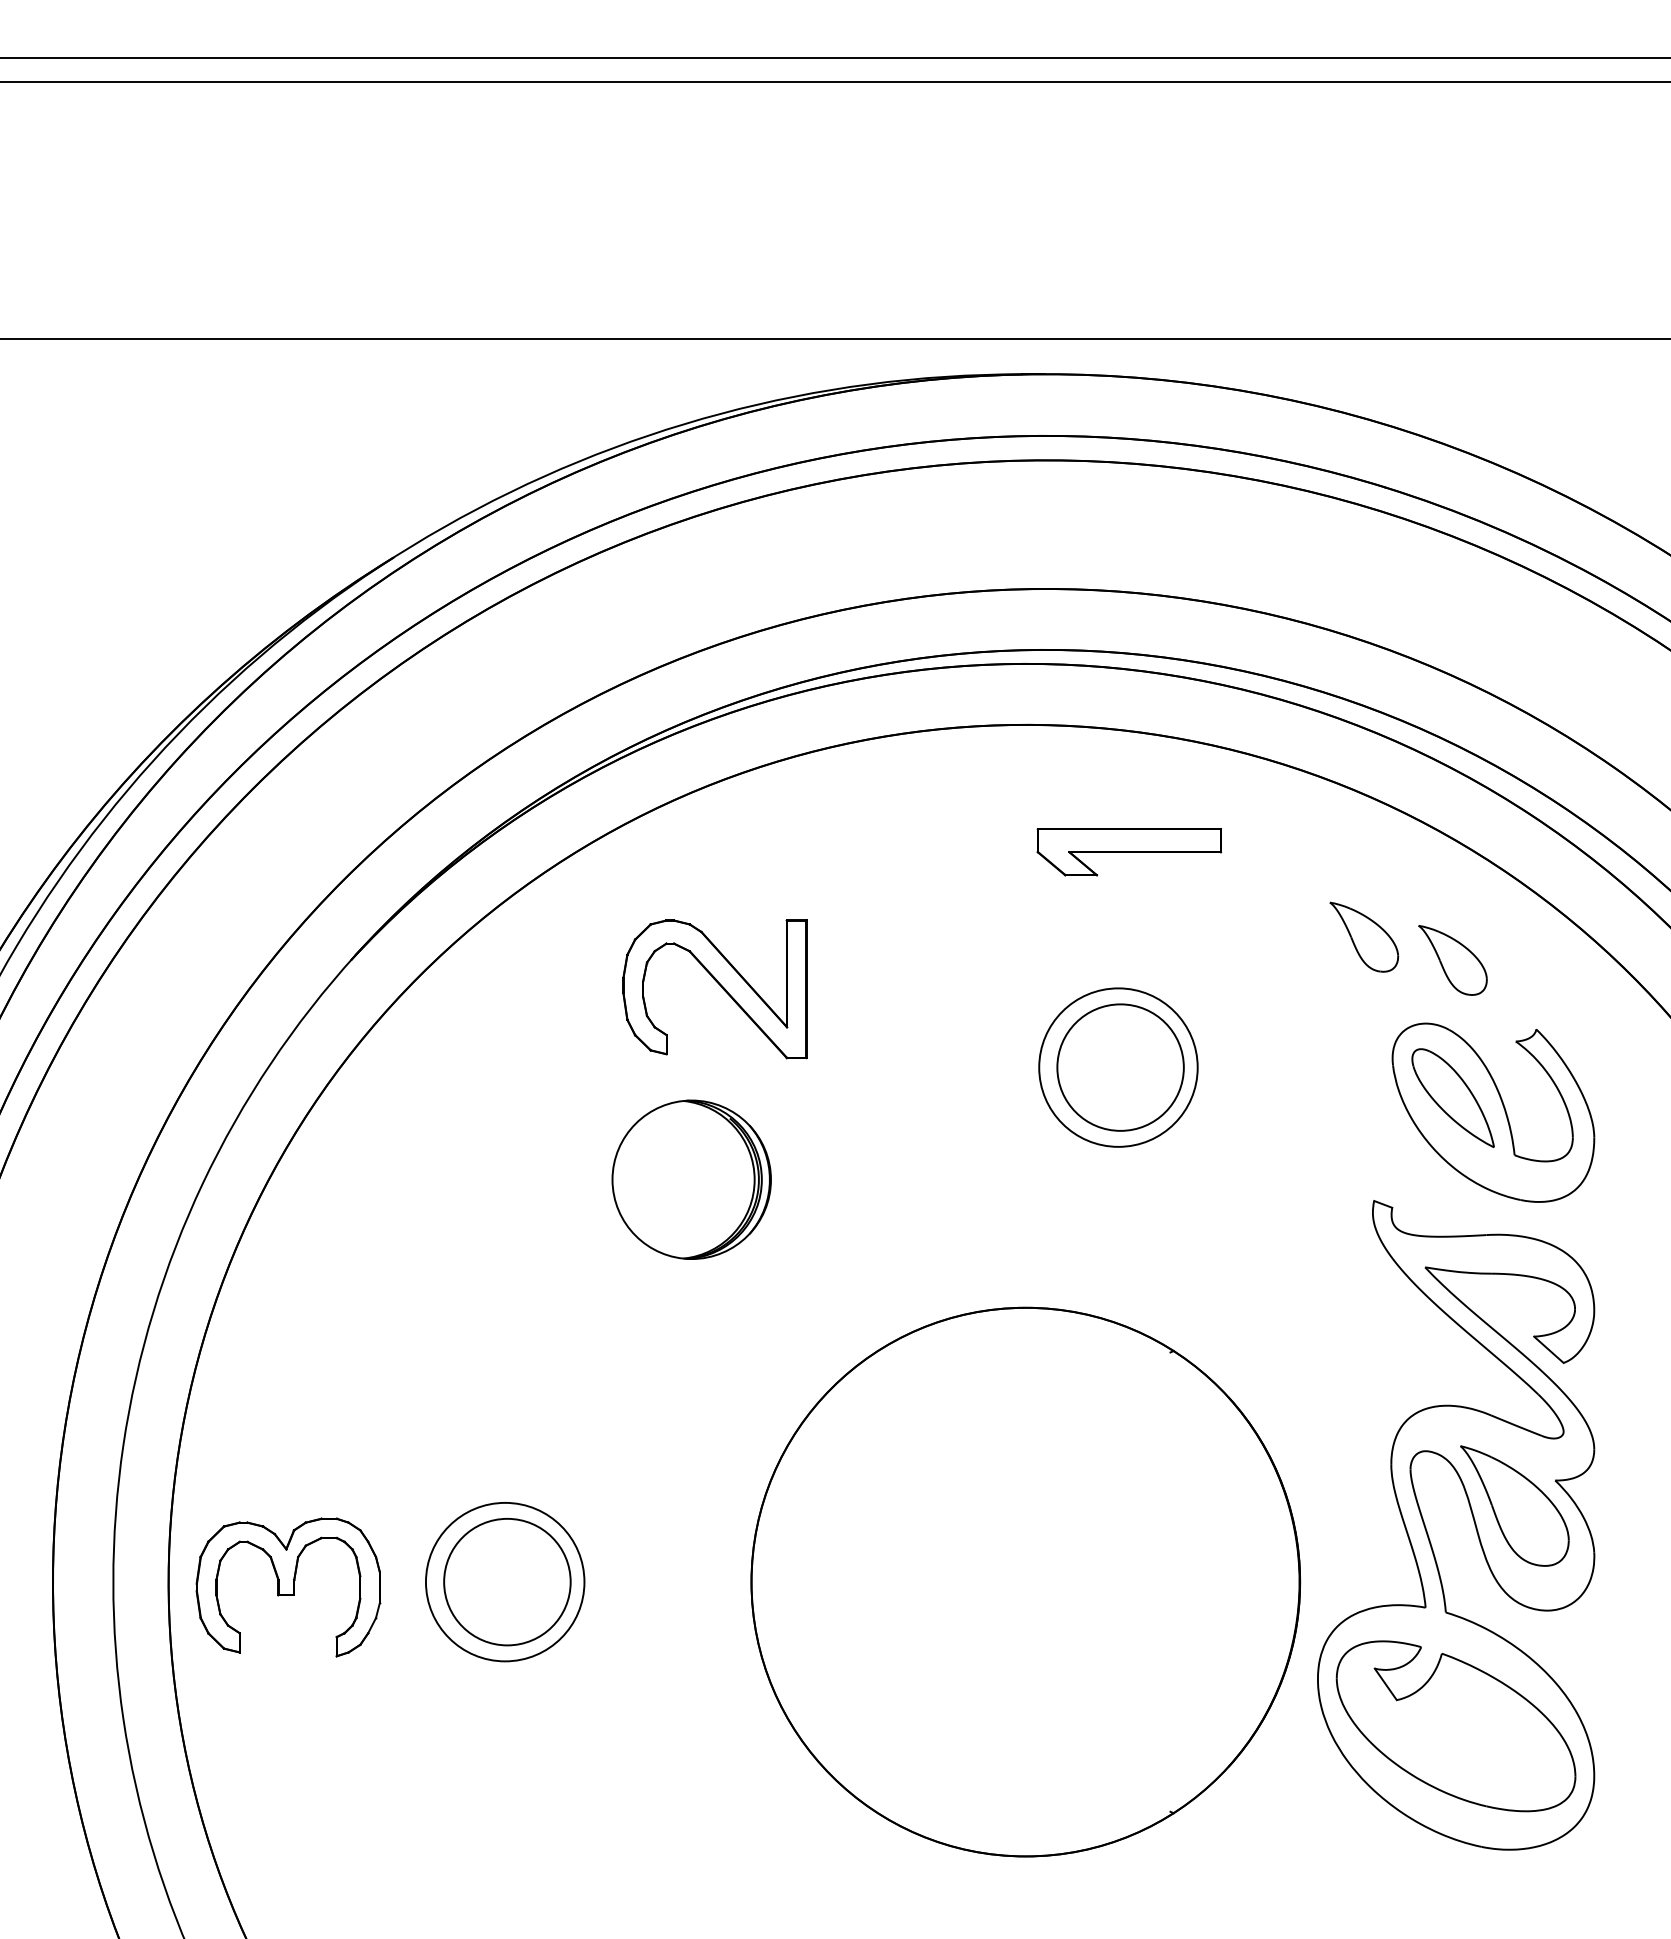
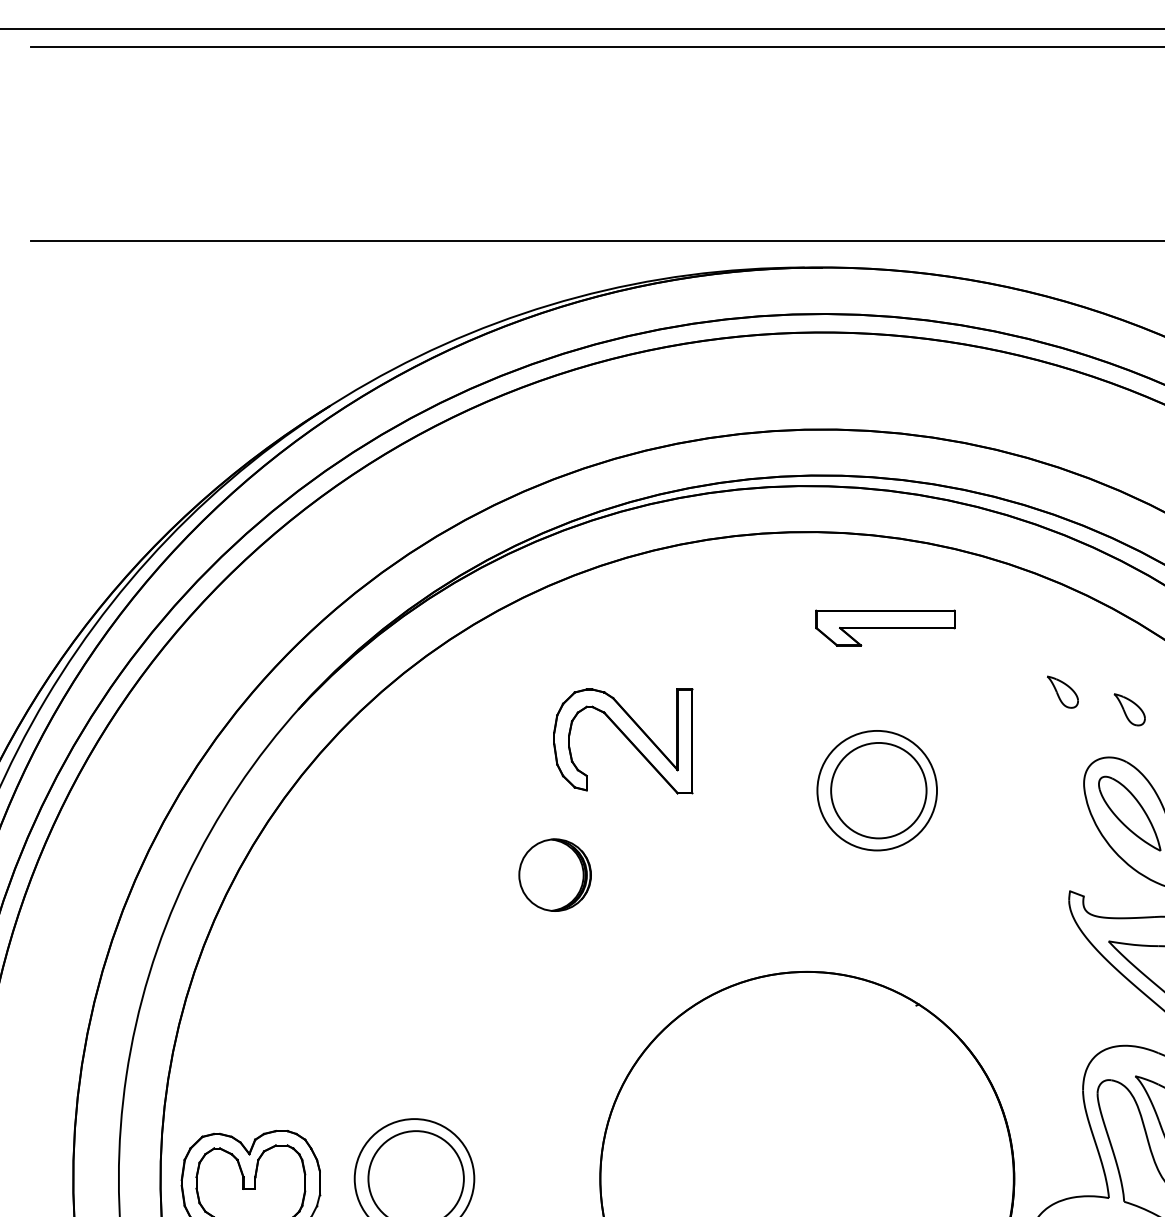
part: (1364, 936) -> (1062, 691), size x0.6
part: (1452, 960) -> (1129, 709), size x0.6
part: (718, 984) -> (625, 737), moved
part: (691, 1179) -> (555, 875), size x0.6

